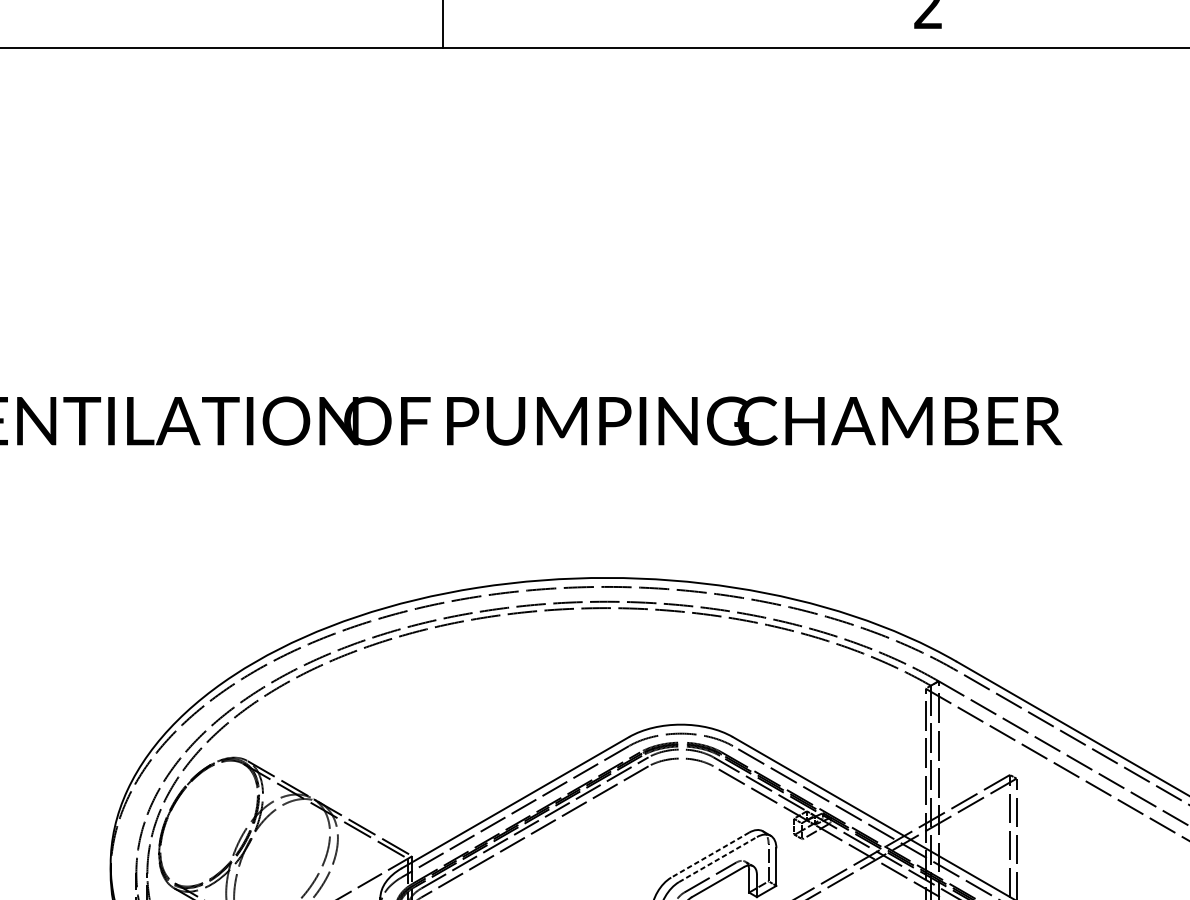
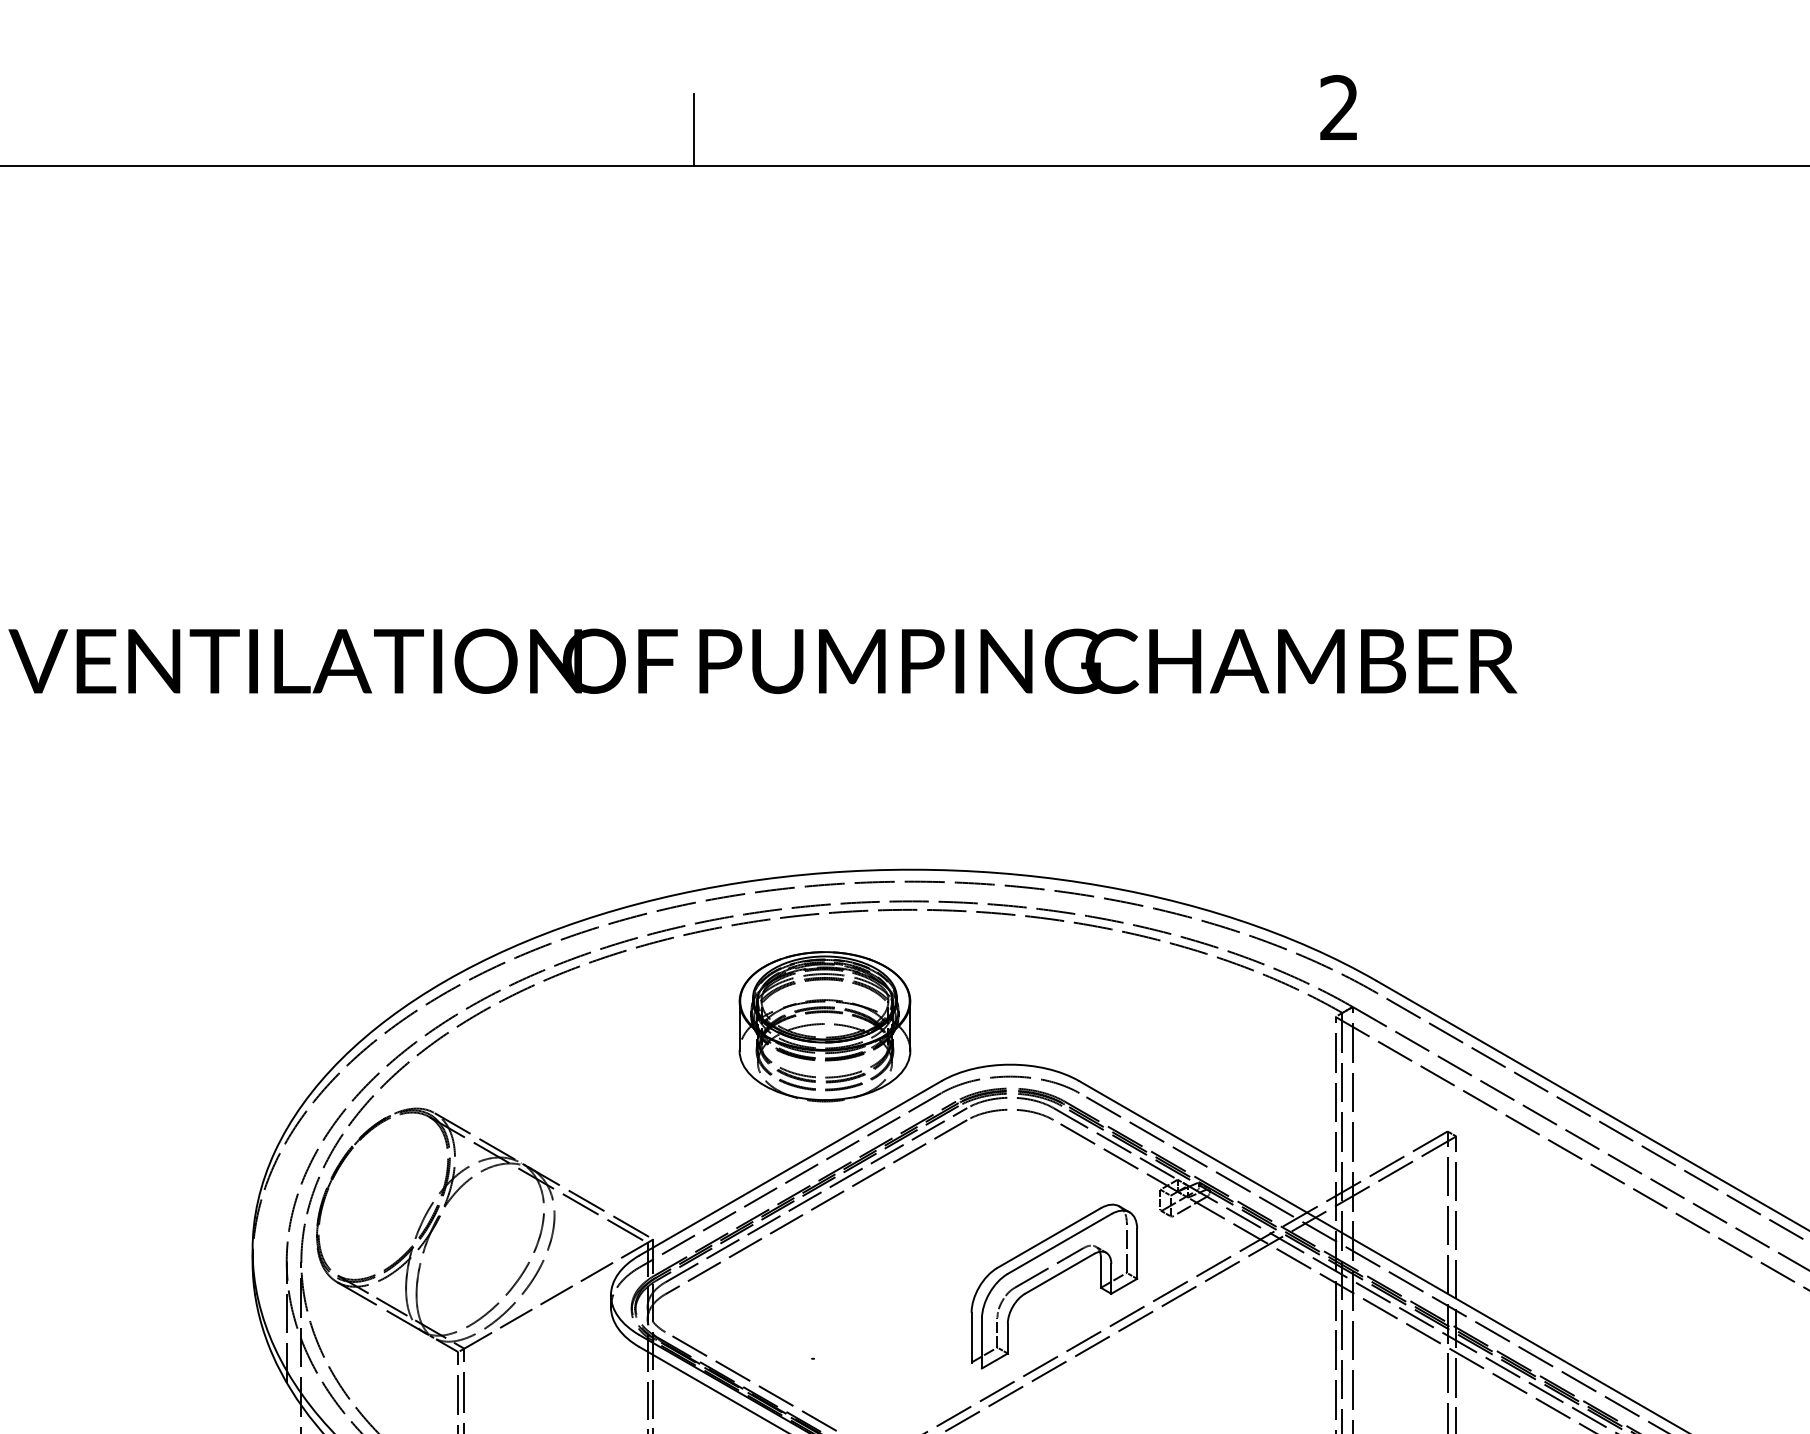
part: (541, 695) -> (824, 1026), added
line: (710, 855) -> (1049, 1238), dashed -> solid
line: (717, 859) -> (1059, 1244), dashed -> solid

